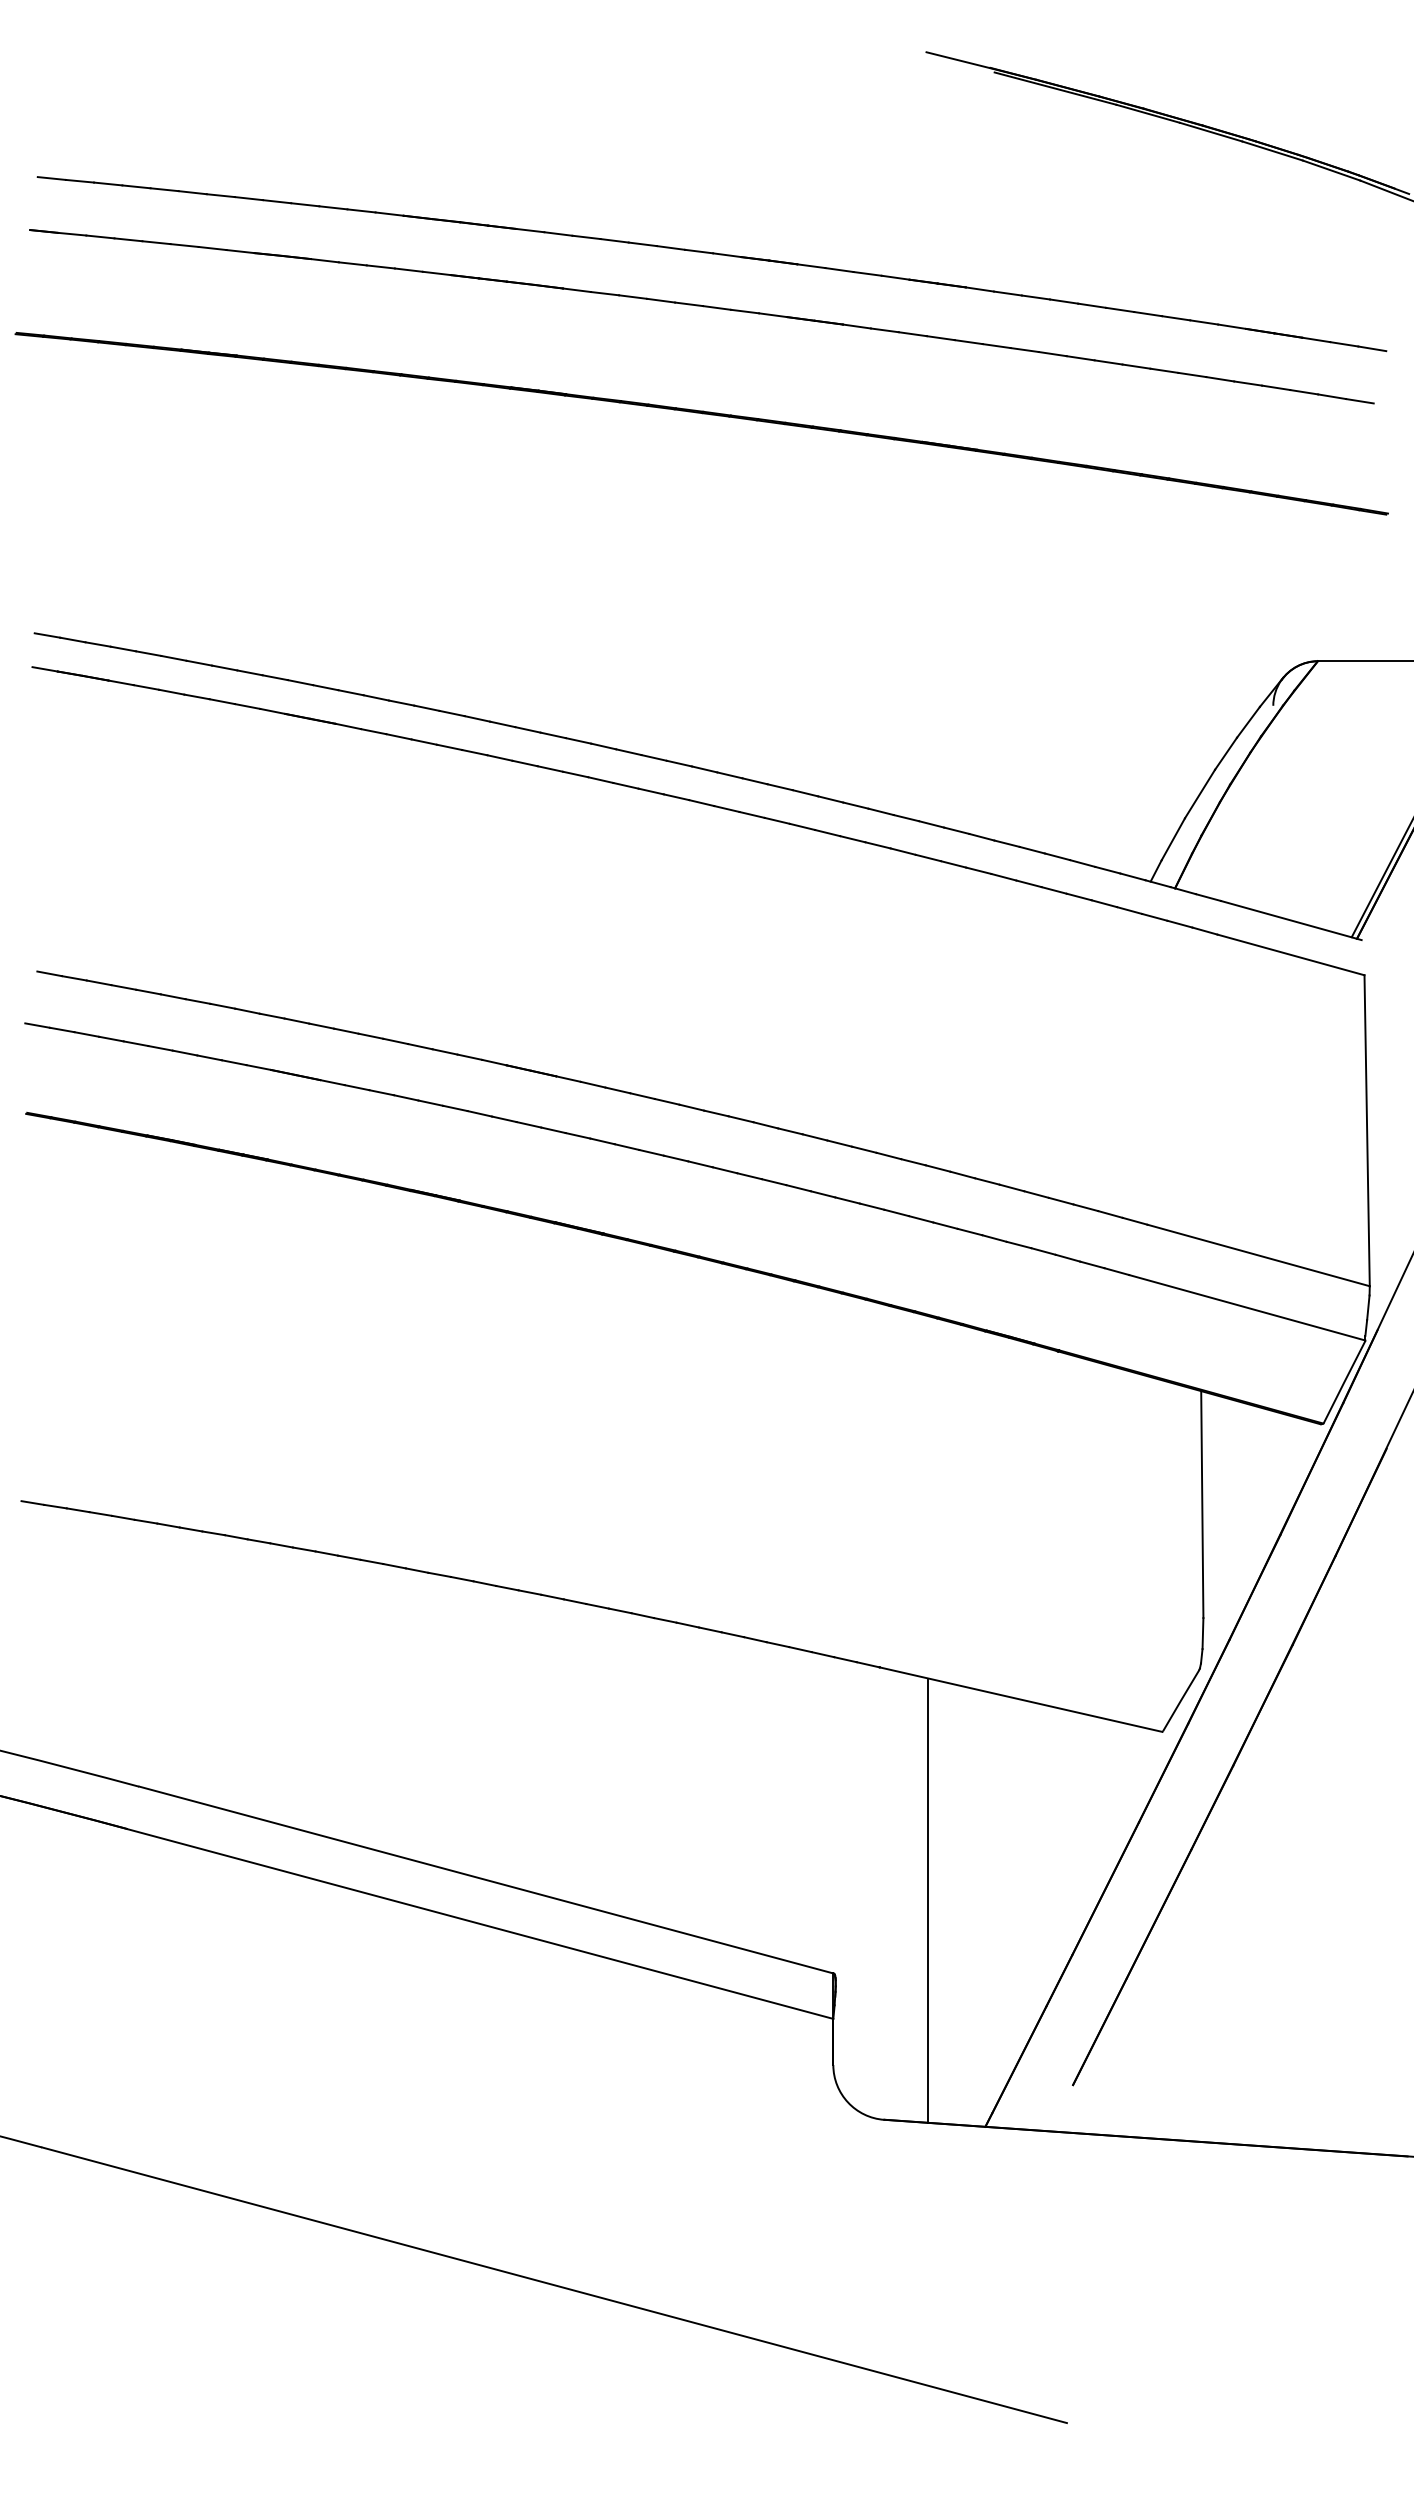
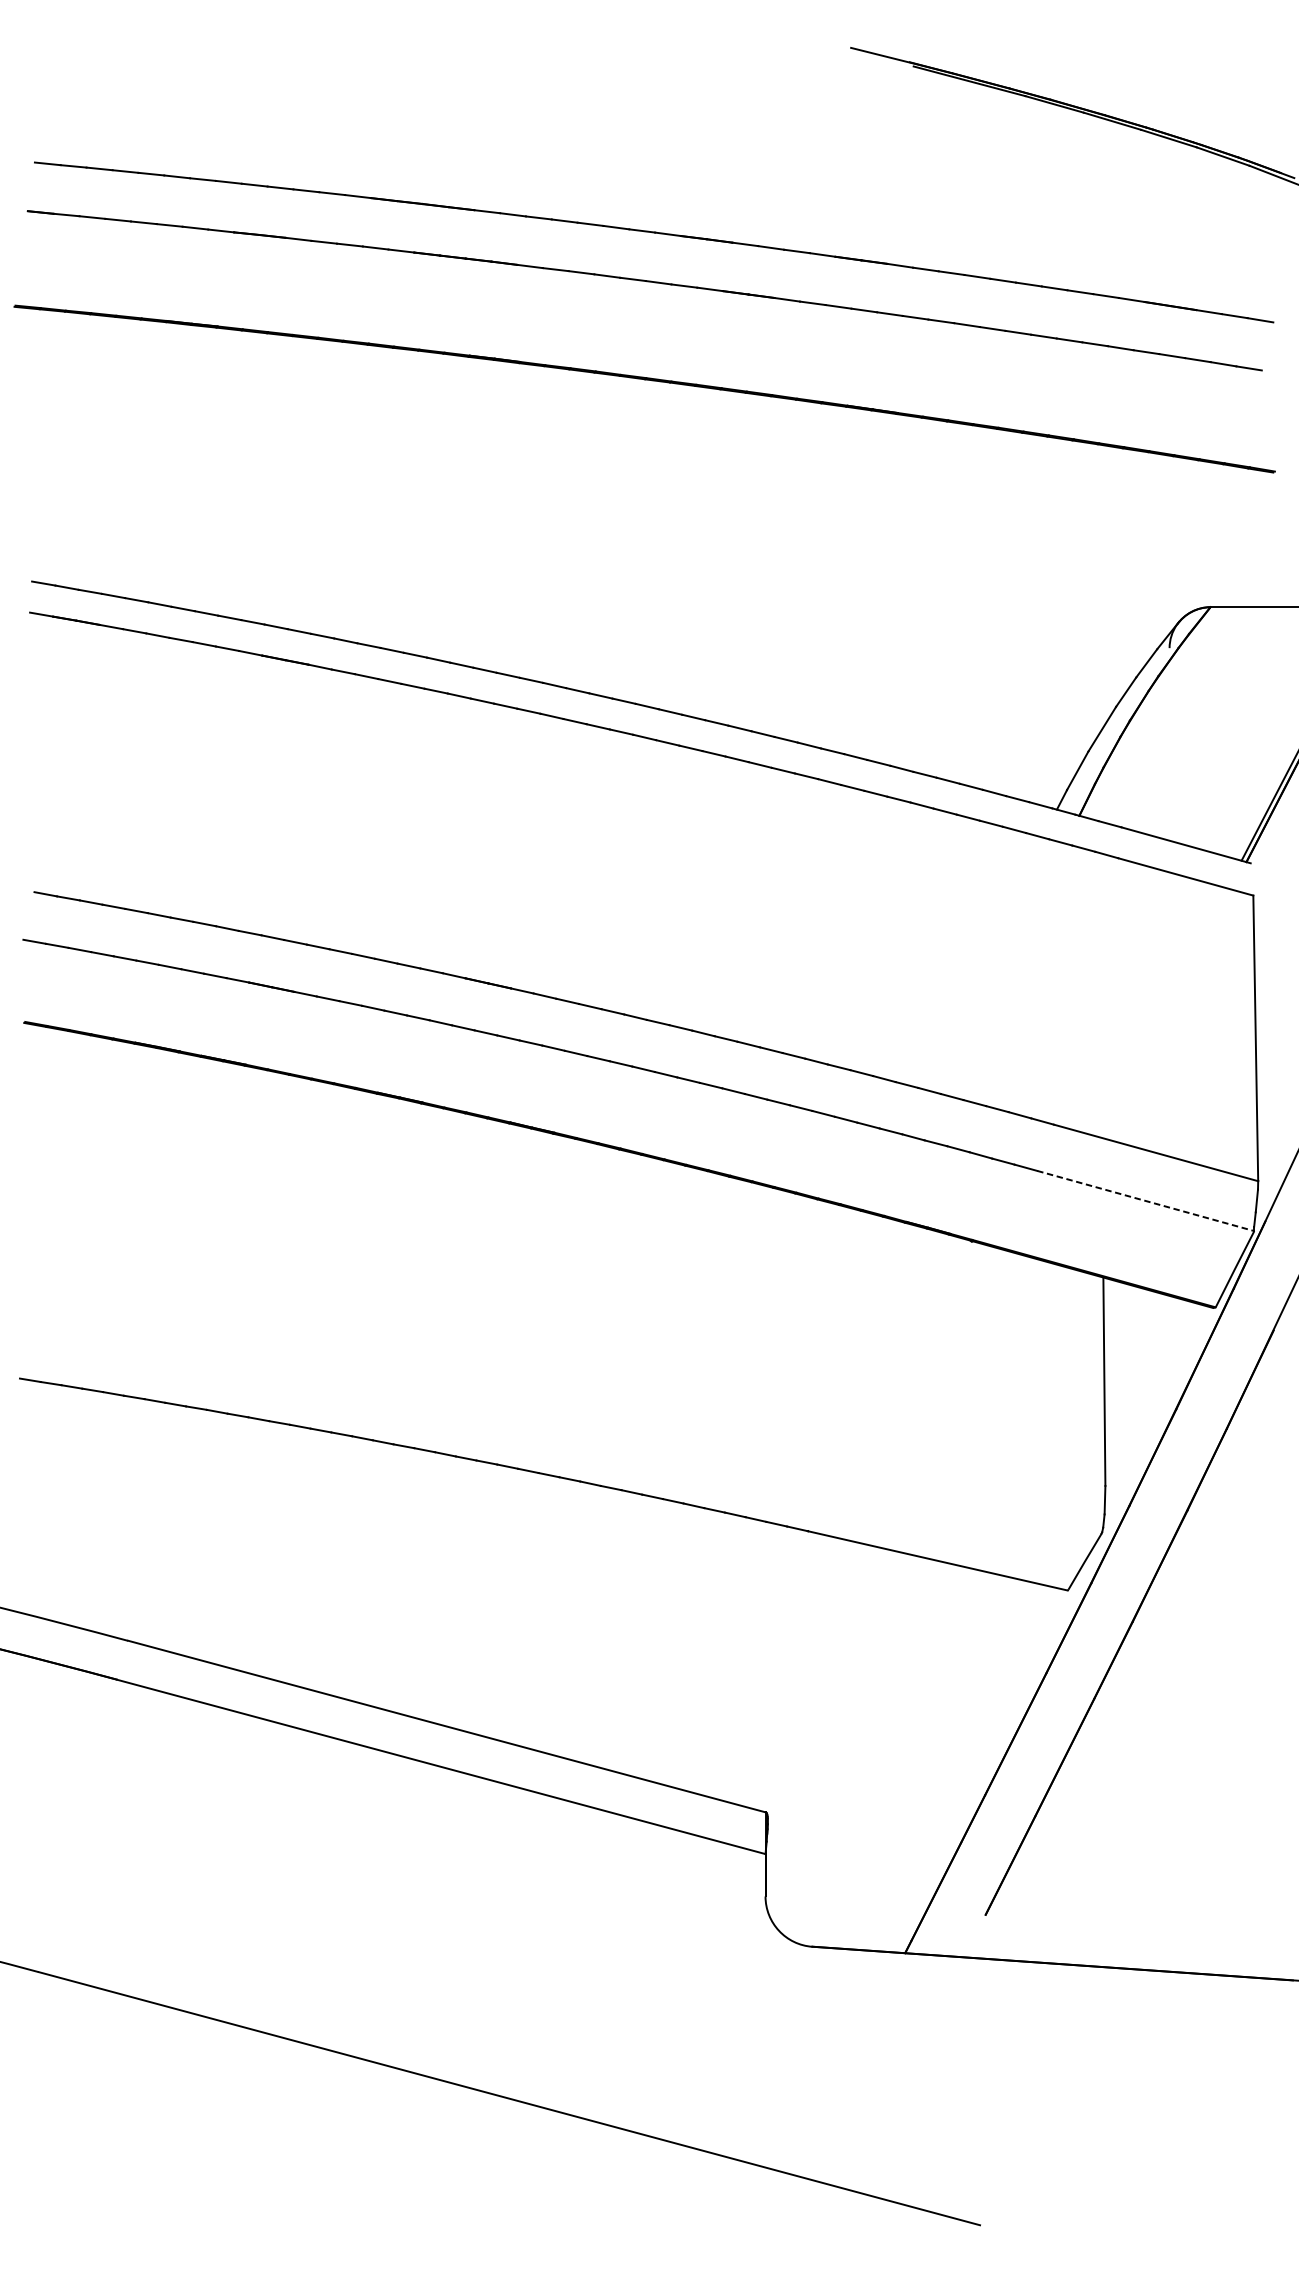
line: (1247, 1307) -> (1145, 1200), solid -> dashed
line: (928, 1900) -> (852, 1745), removed

